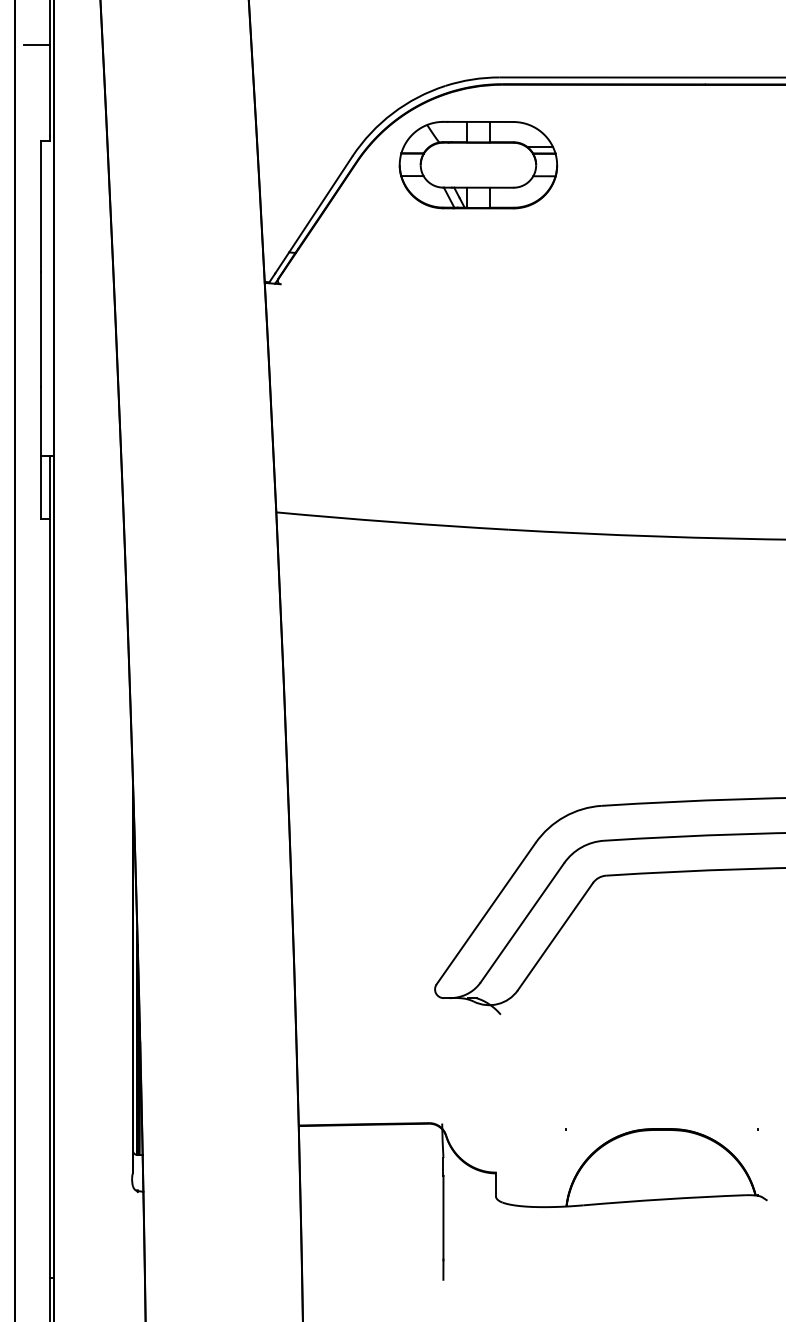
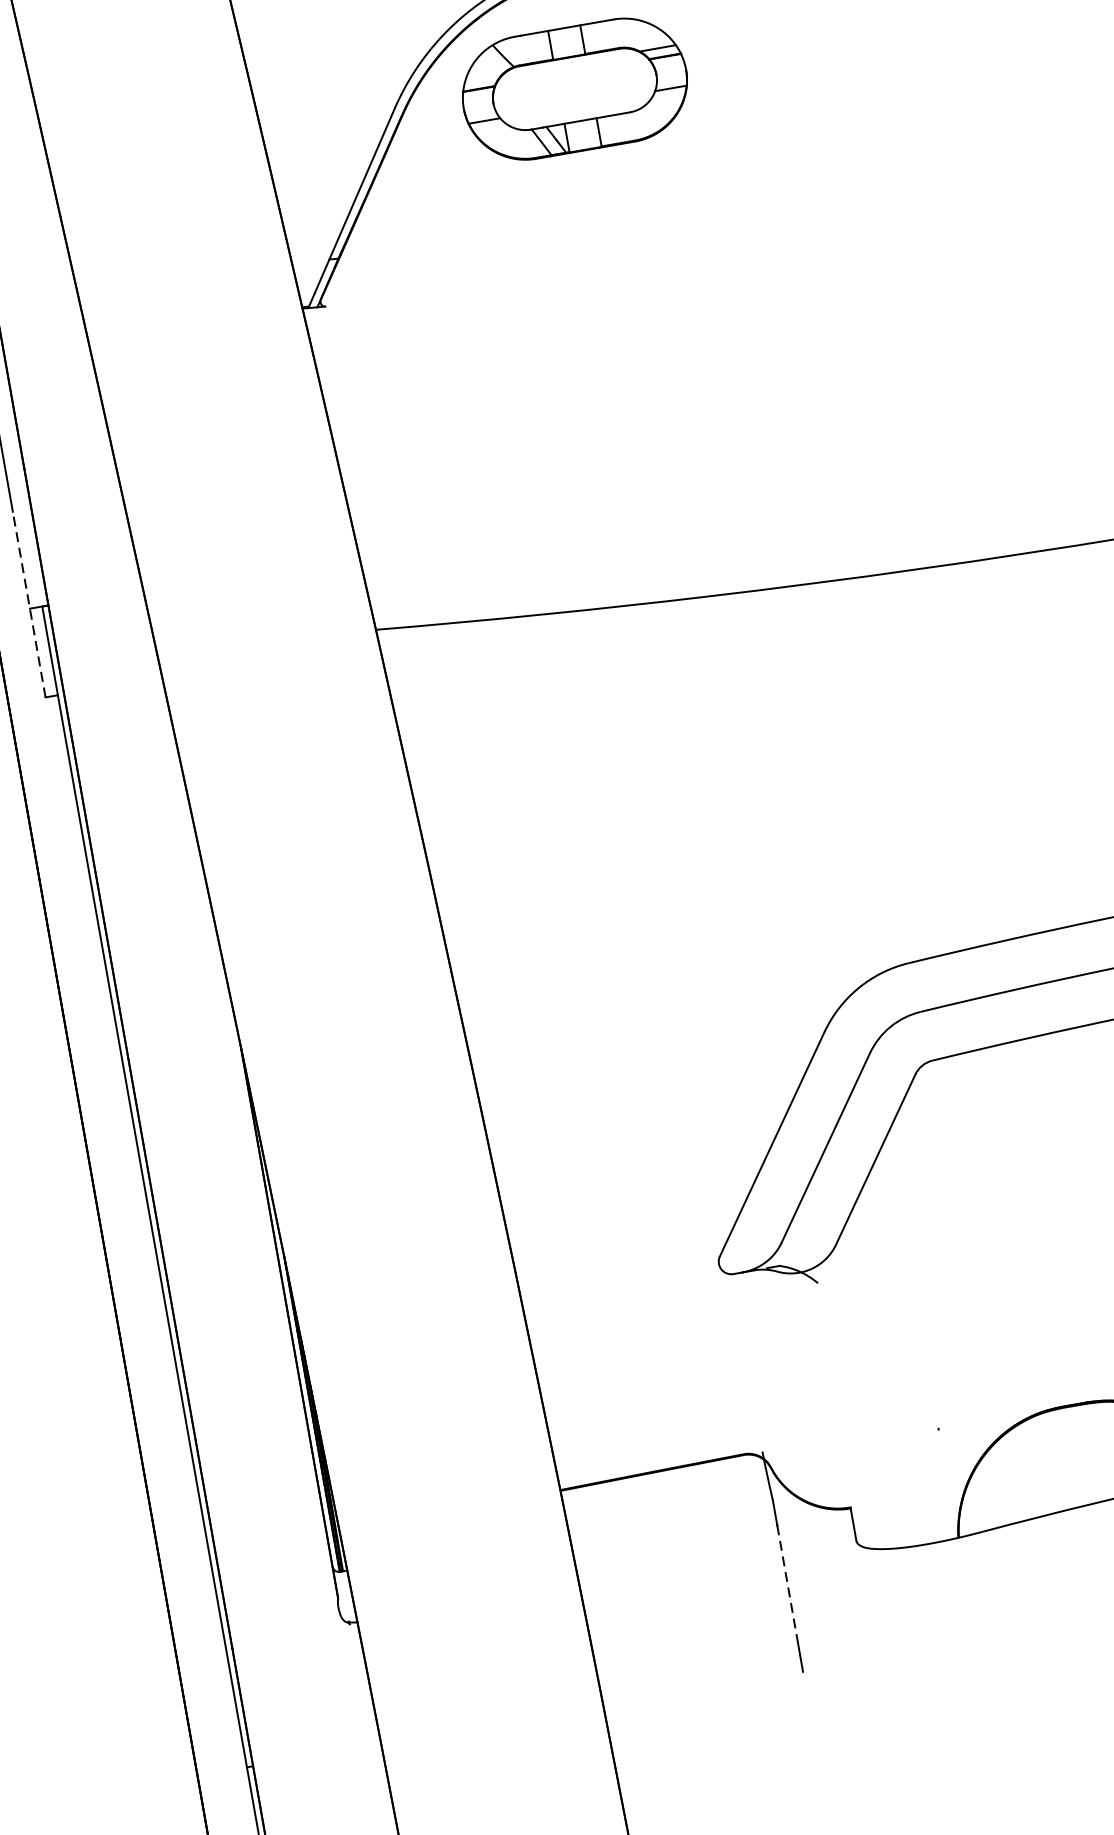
line: (41, 453) -> (29, 605), solid -> dashed
line: (443, 1218) -> (787, 1585), solid -> dashed

